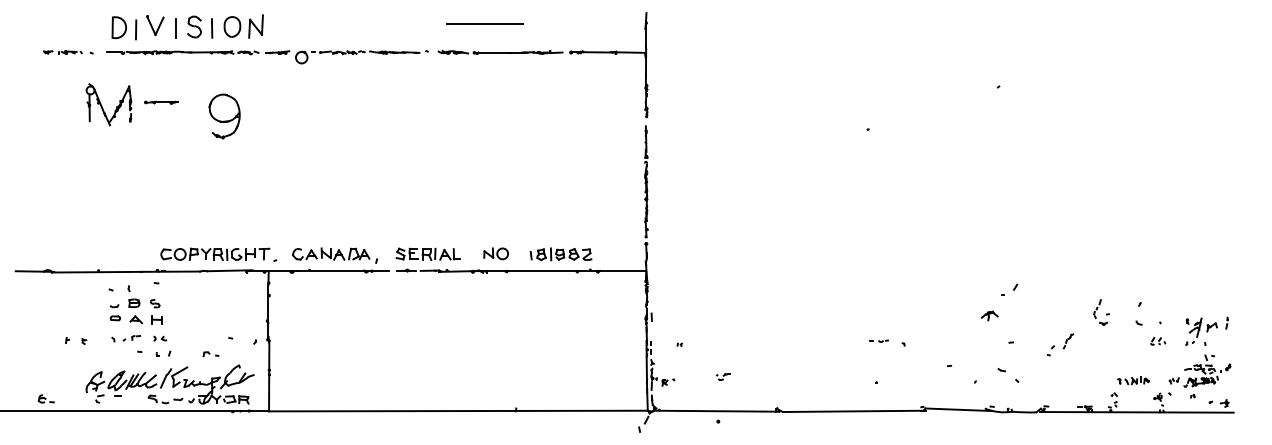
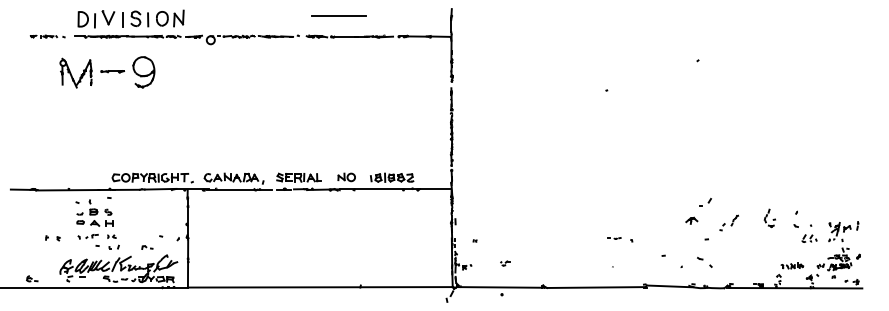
part: (224, 116) -> (143, 72), moved
part: (1158, 341) -> (809, 238), size x1.43
part: (1060, 344) -> (729, 222), moved

